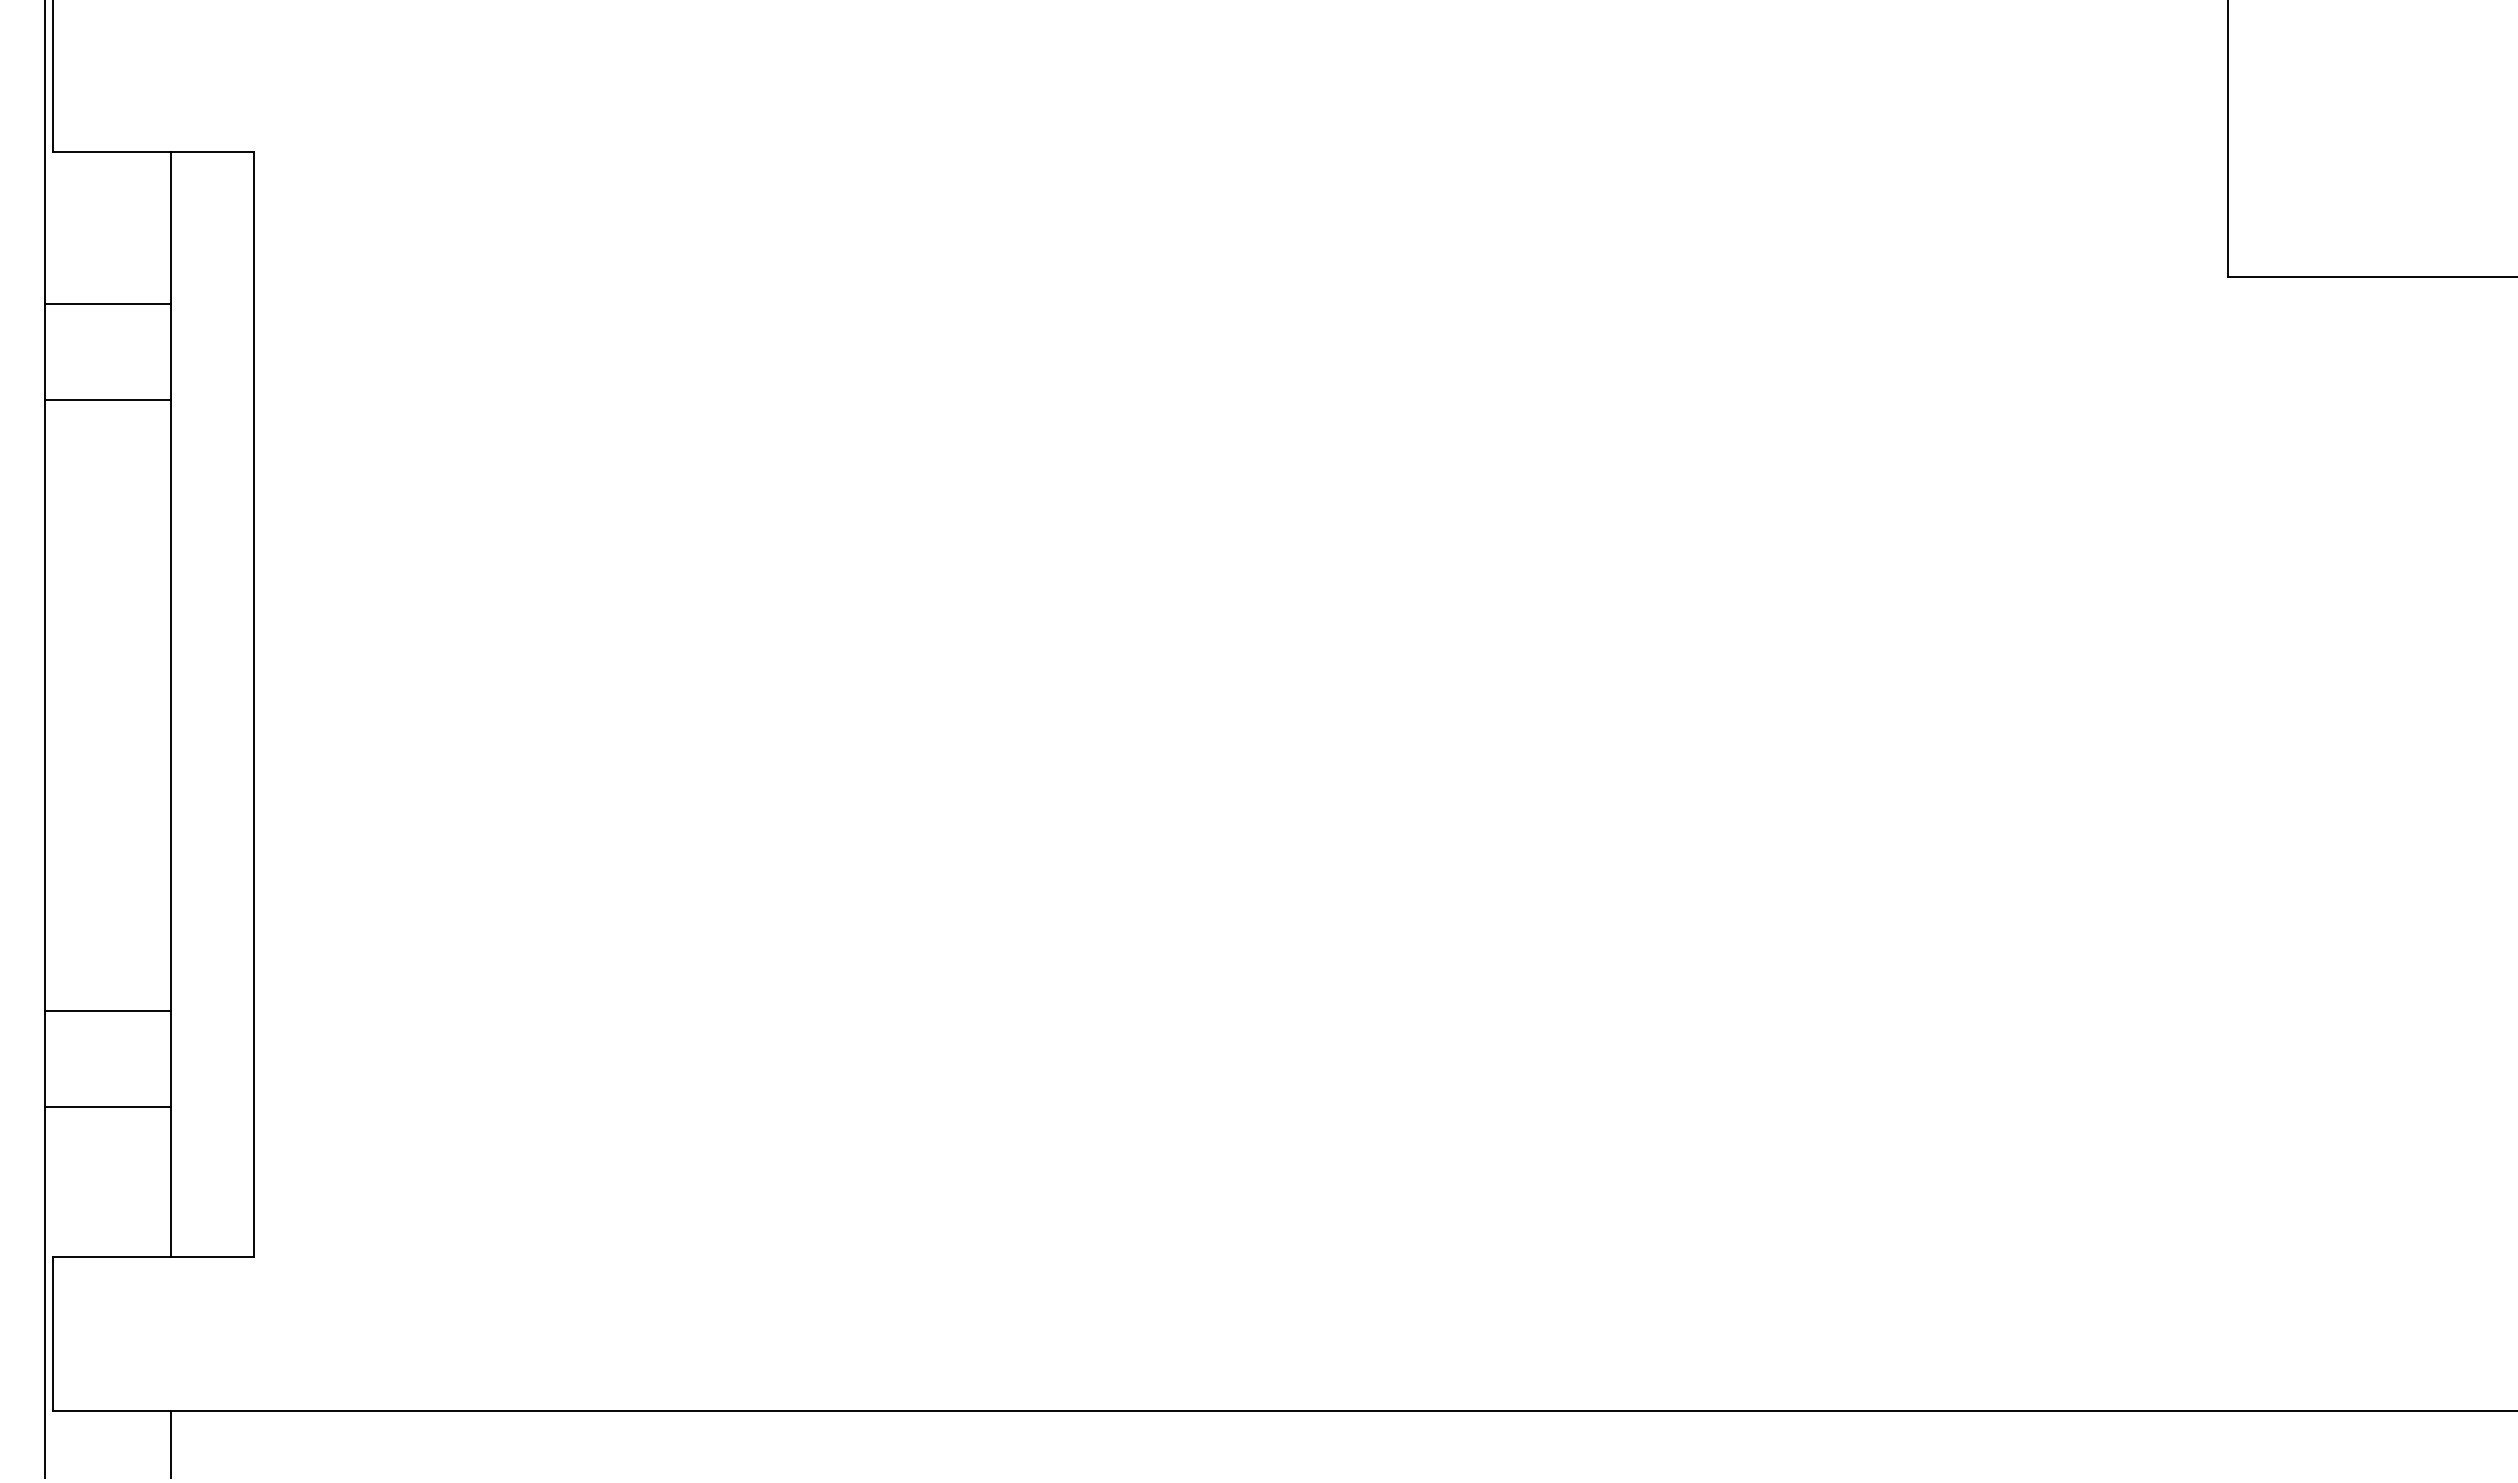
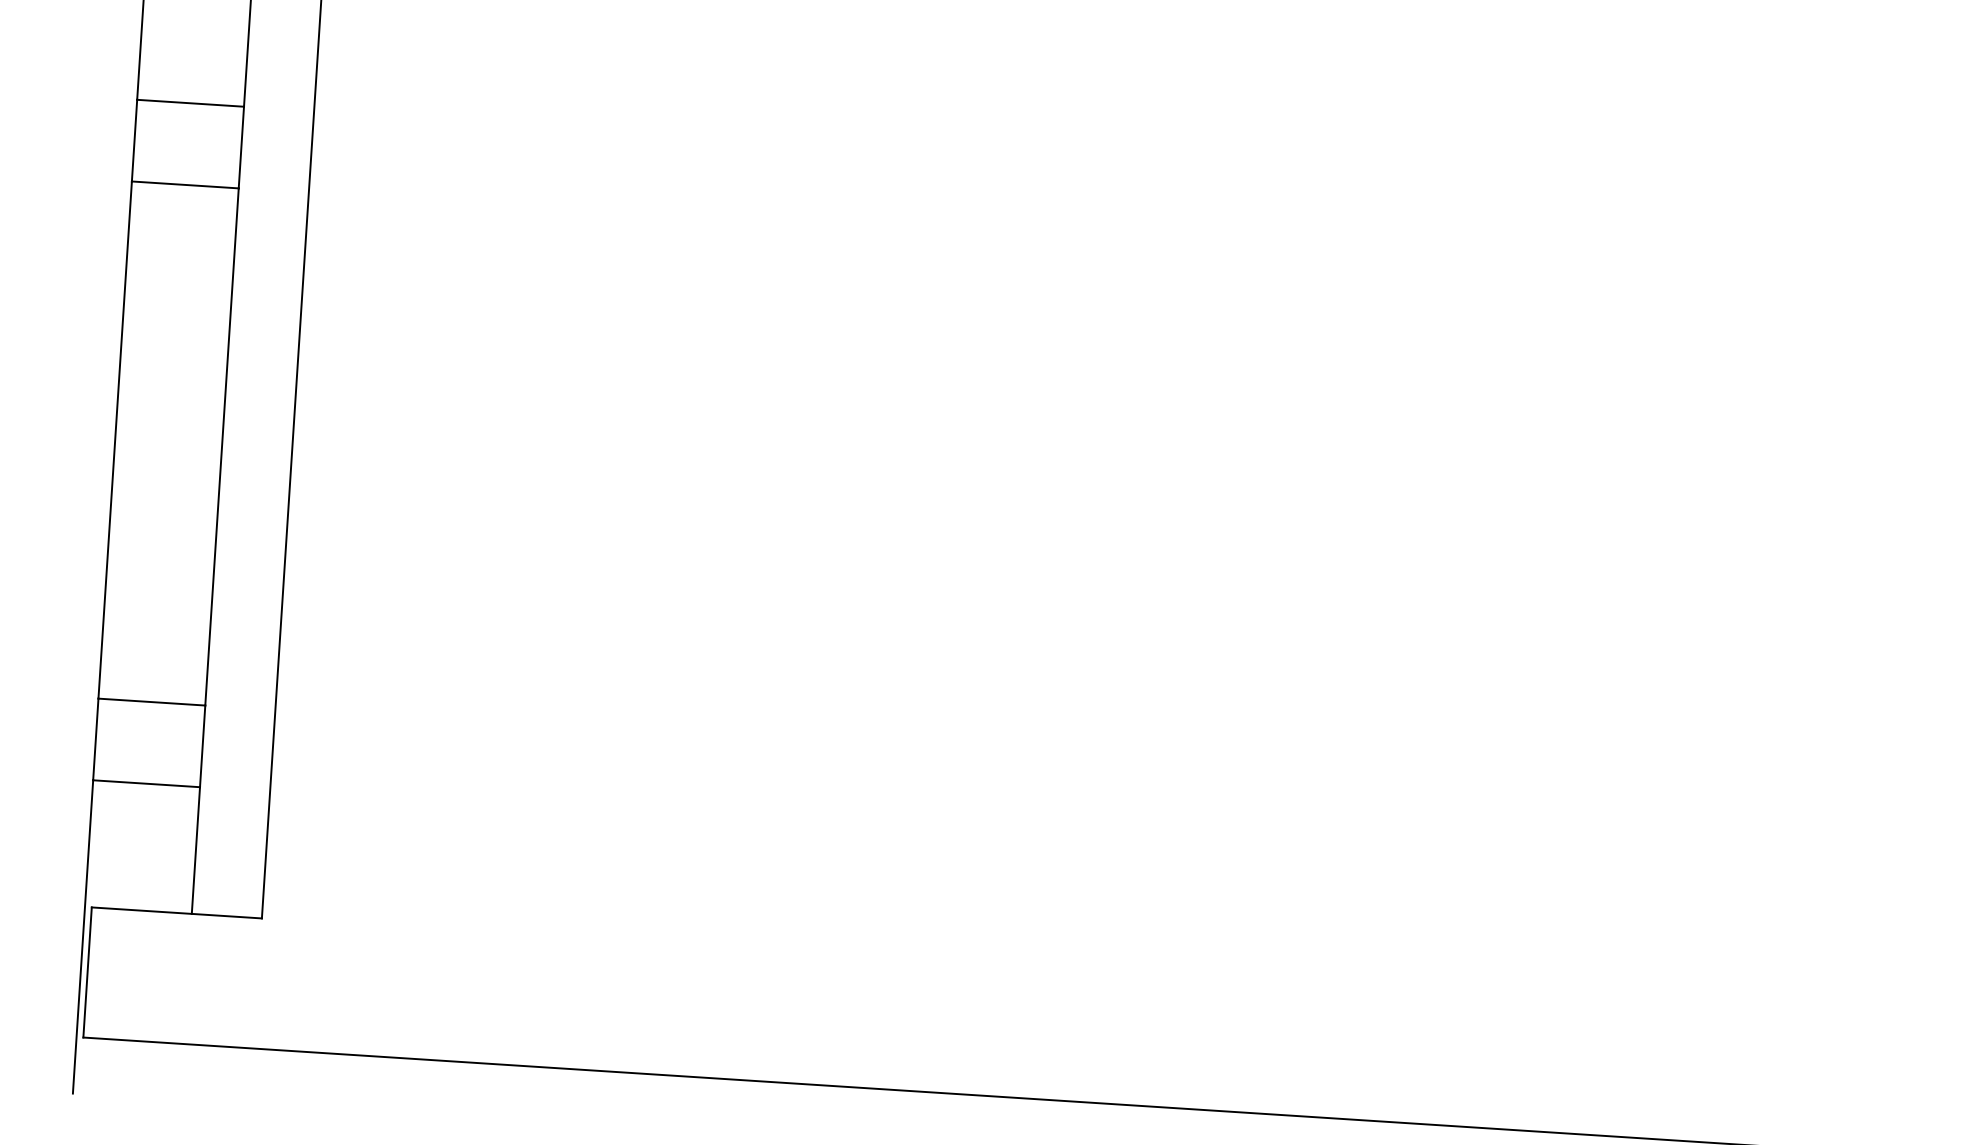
line: (171, 1443) -> (181, 1071), removed

